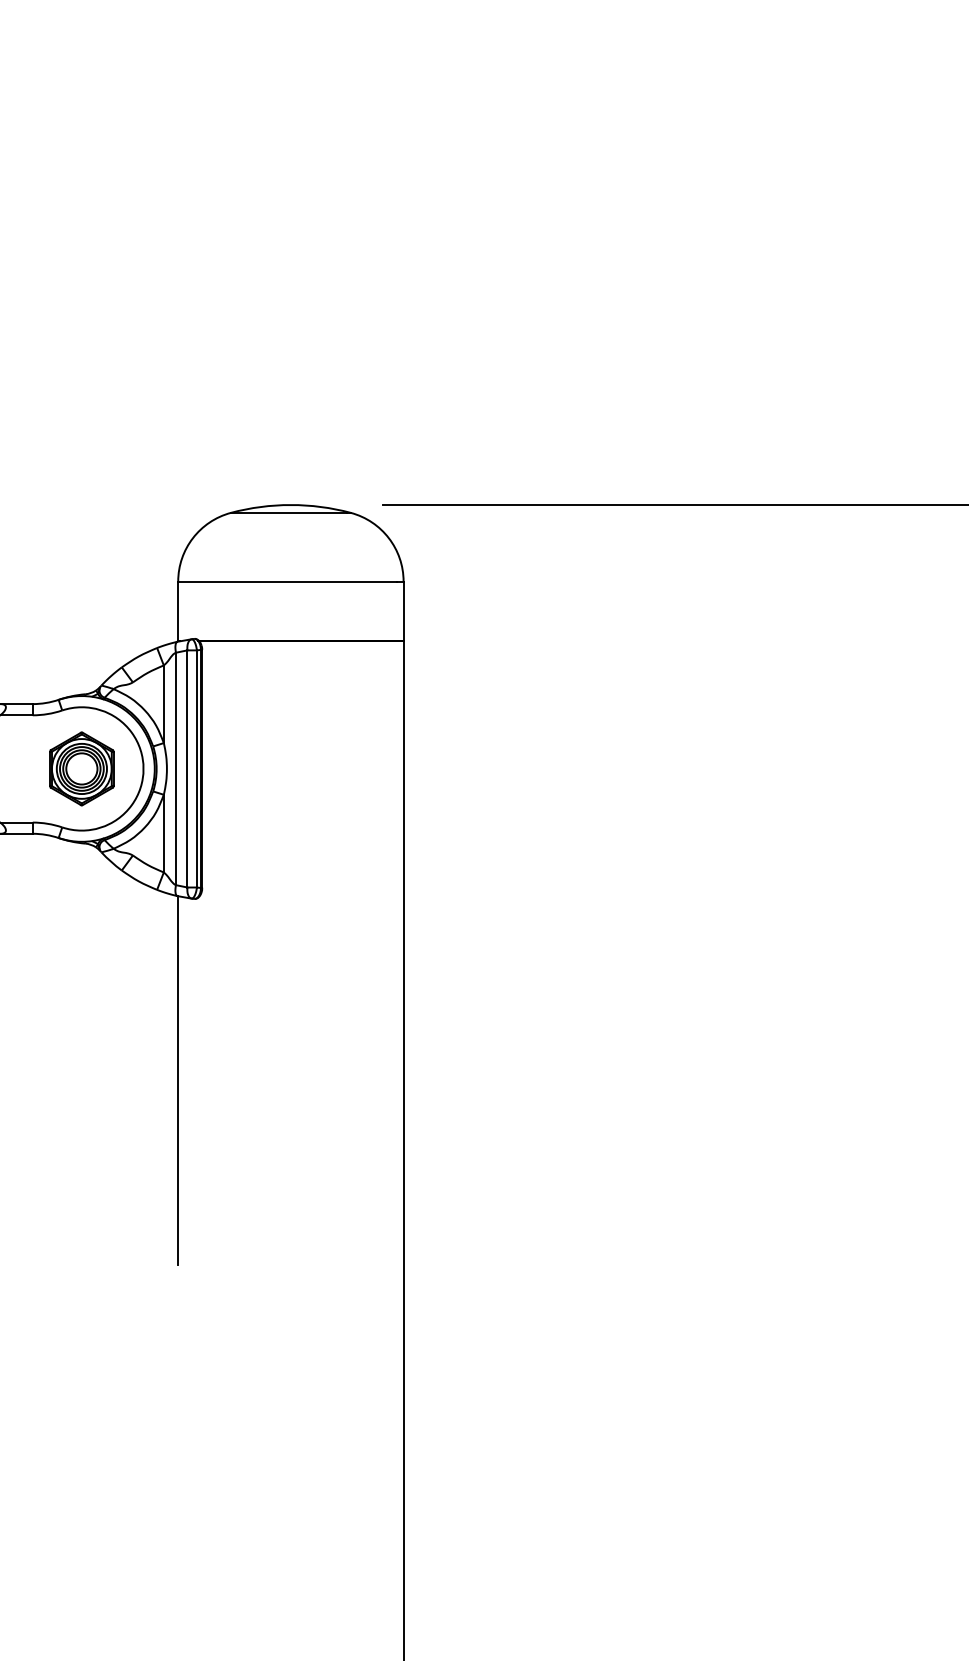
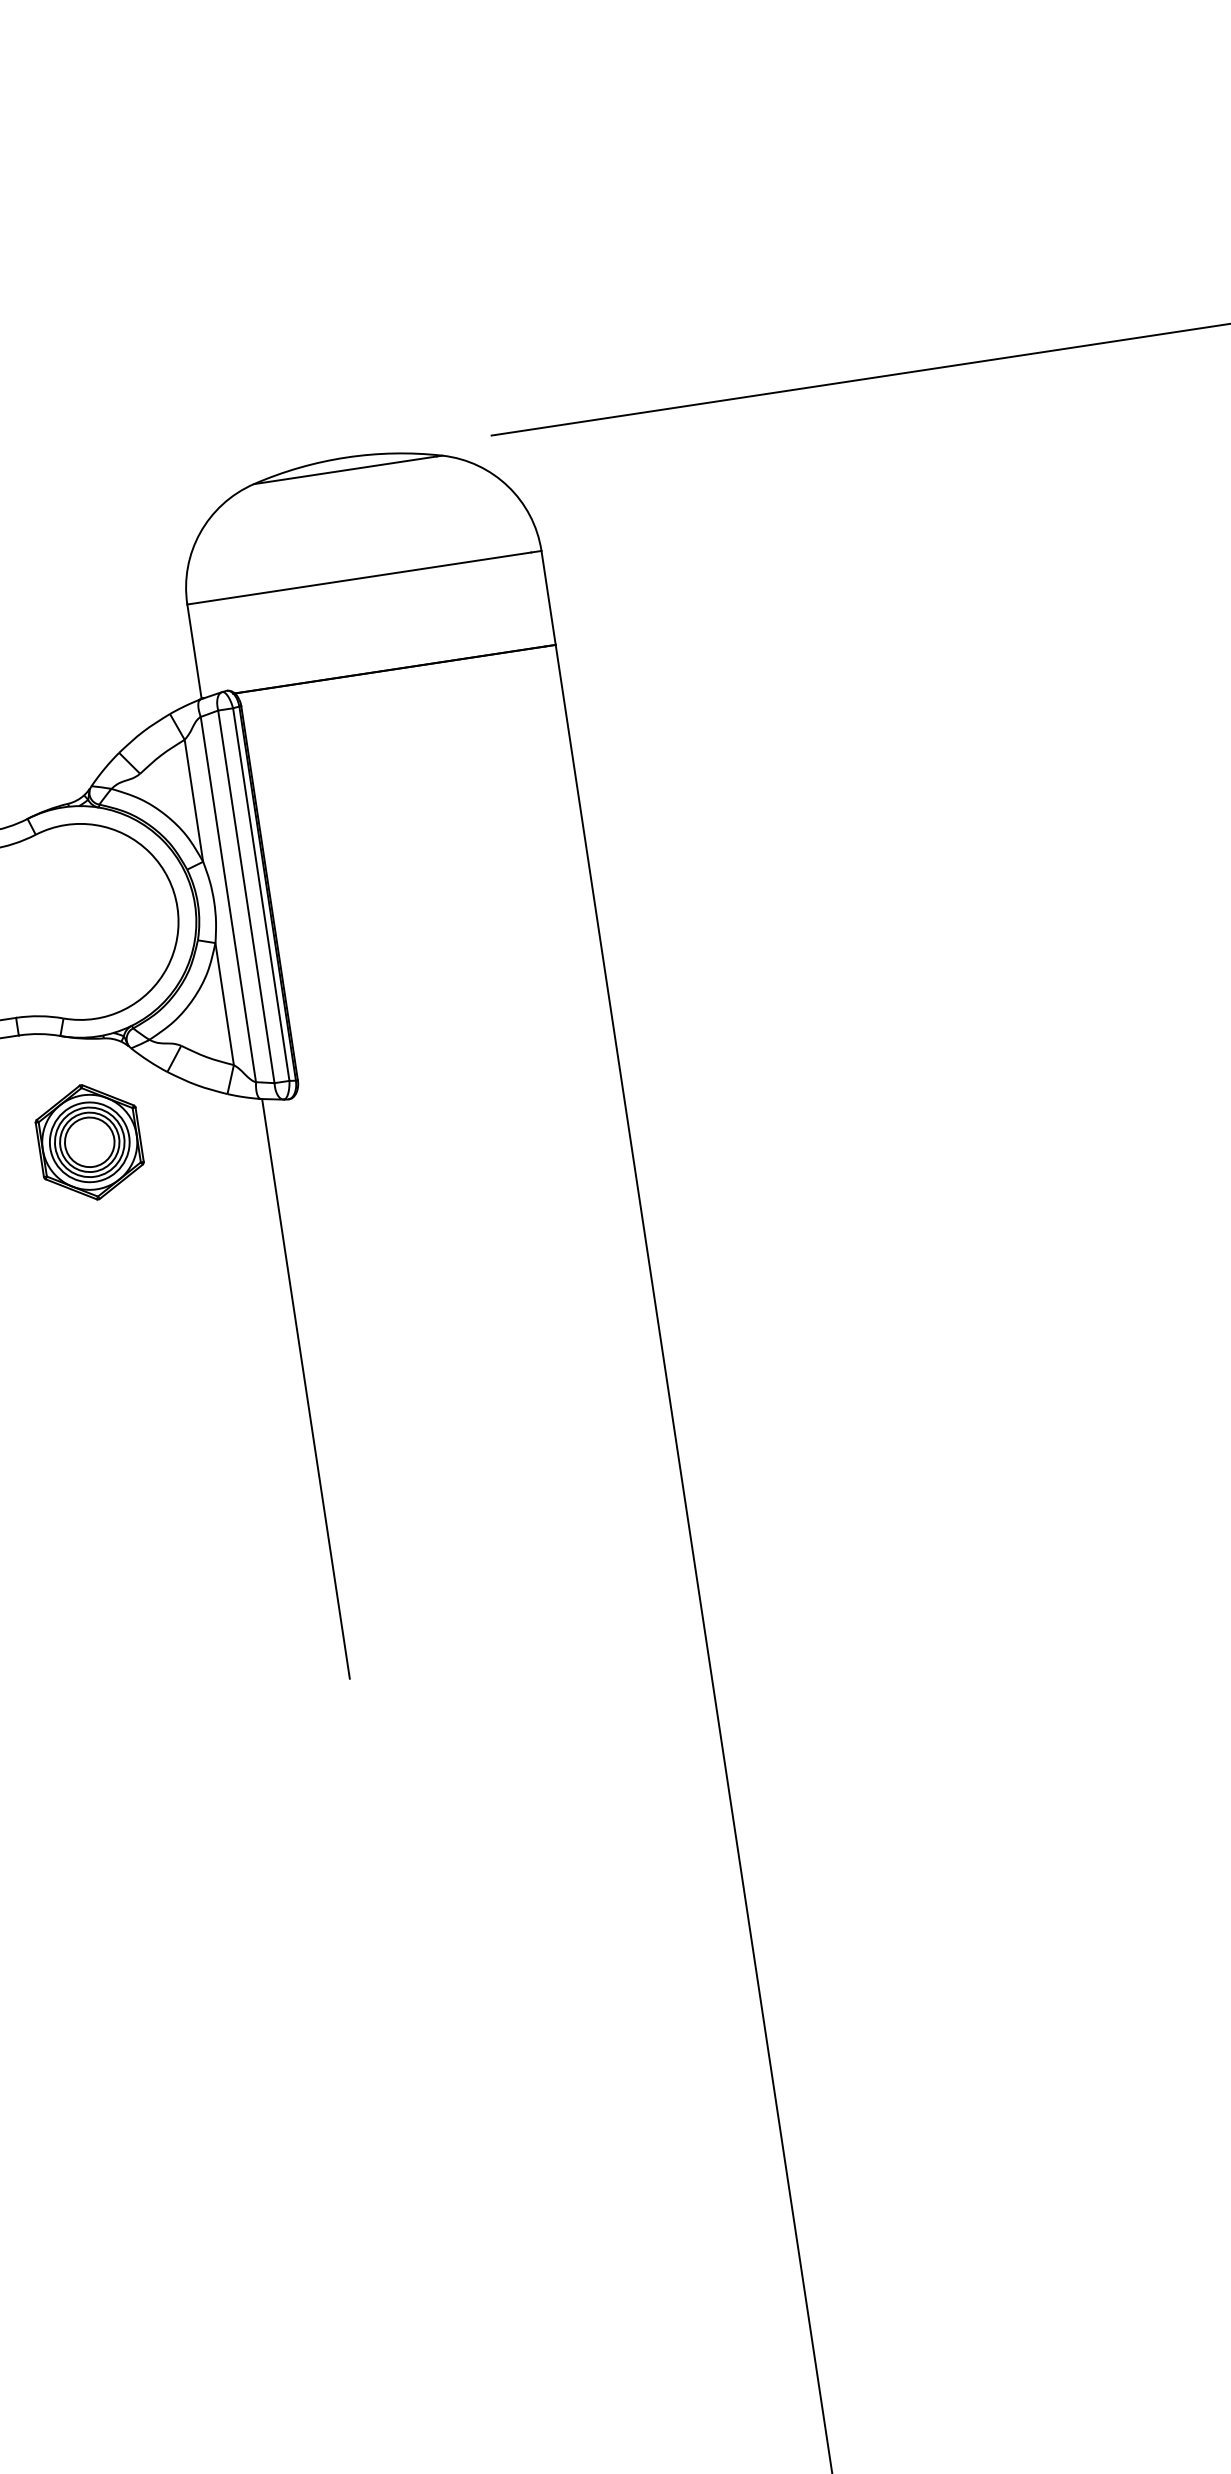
part: (81, 768) -> (89, 1141), moved

